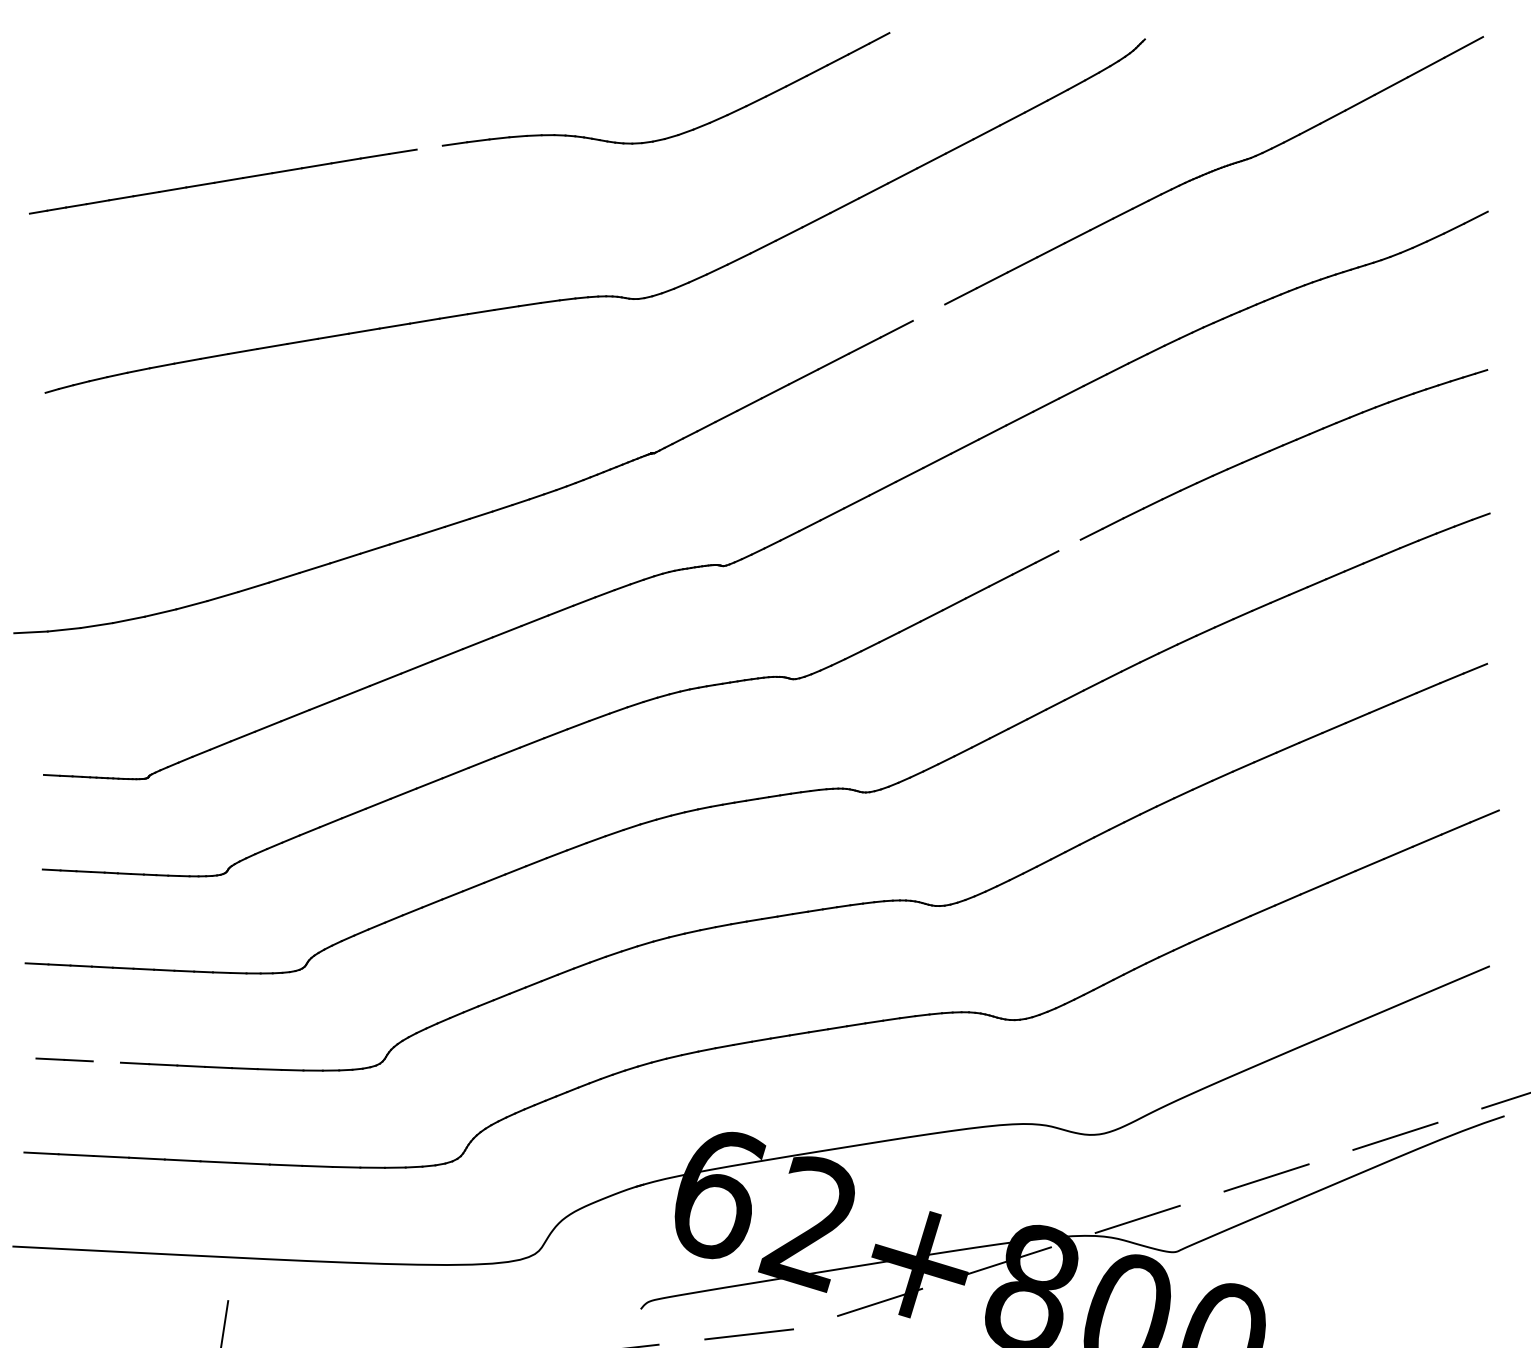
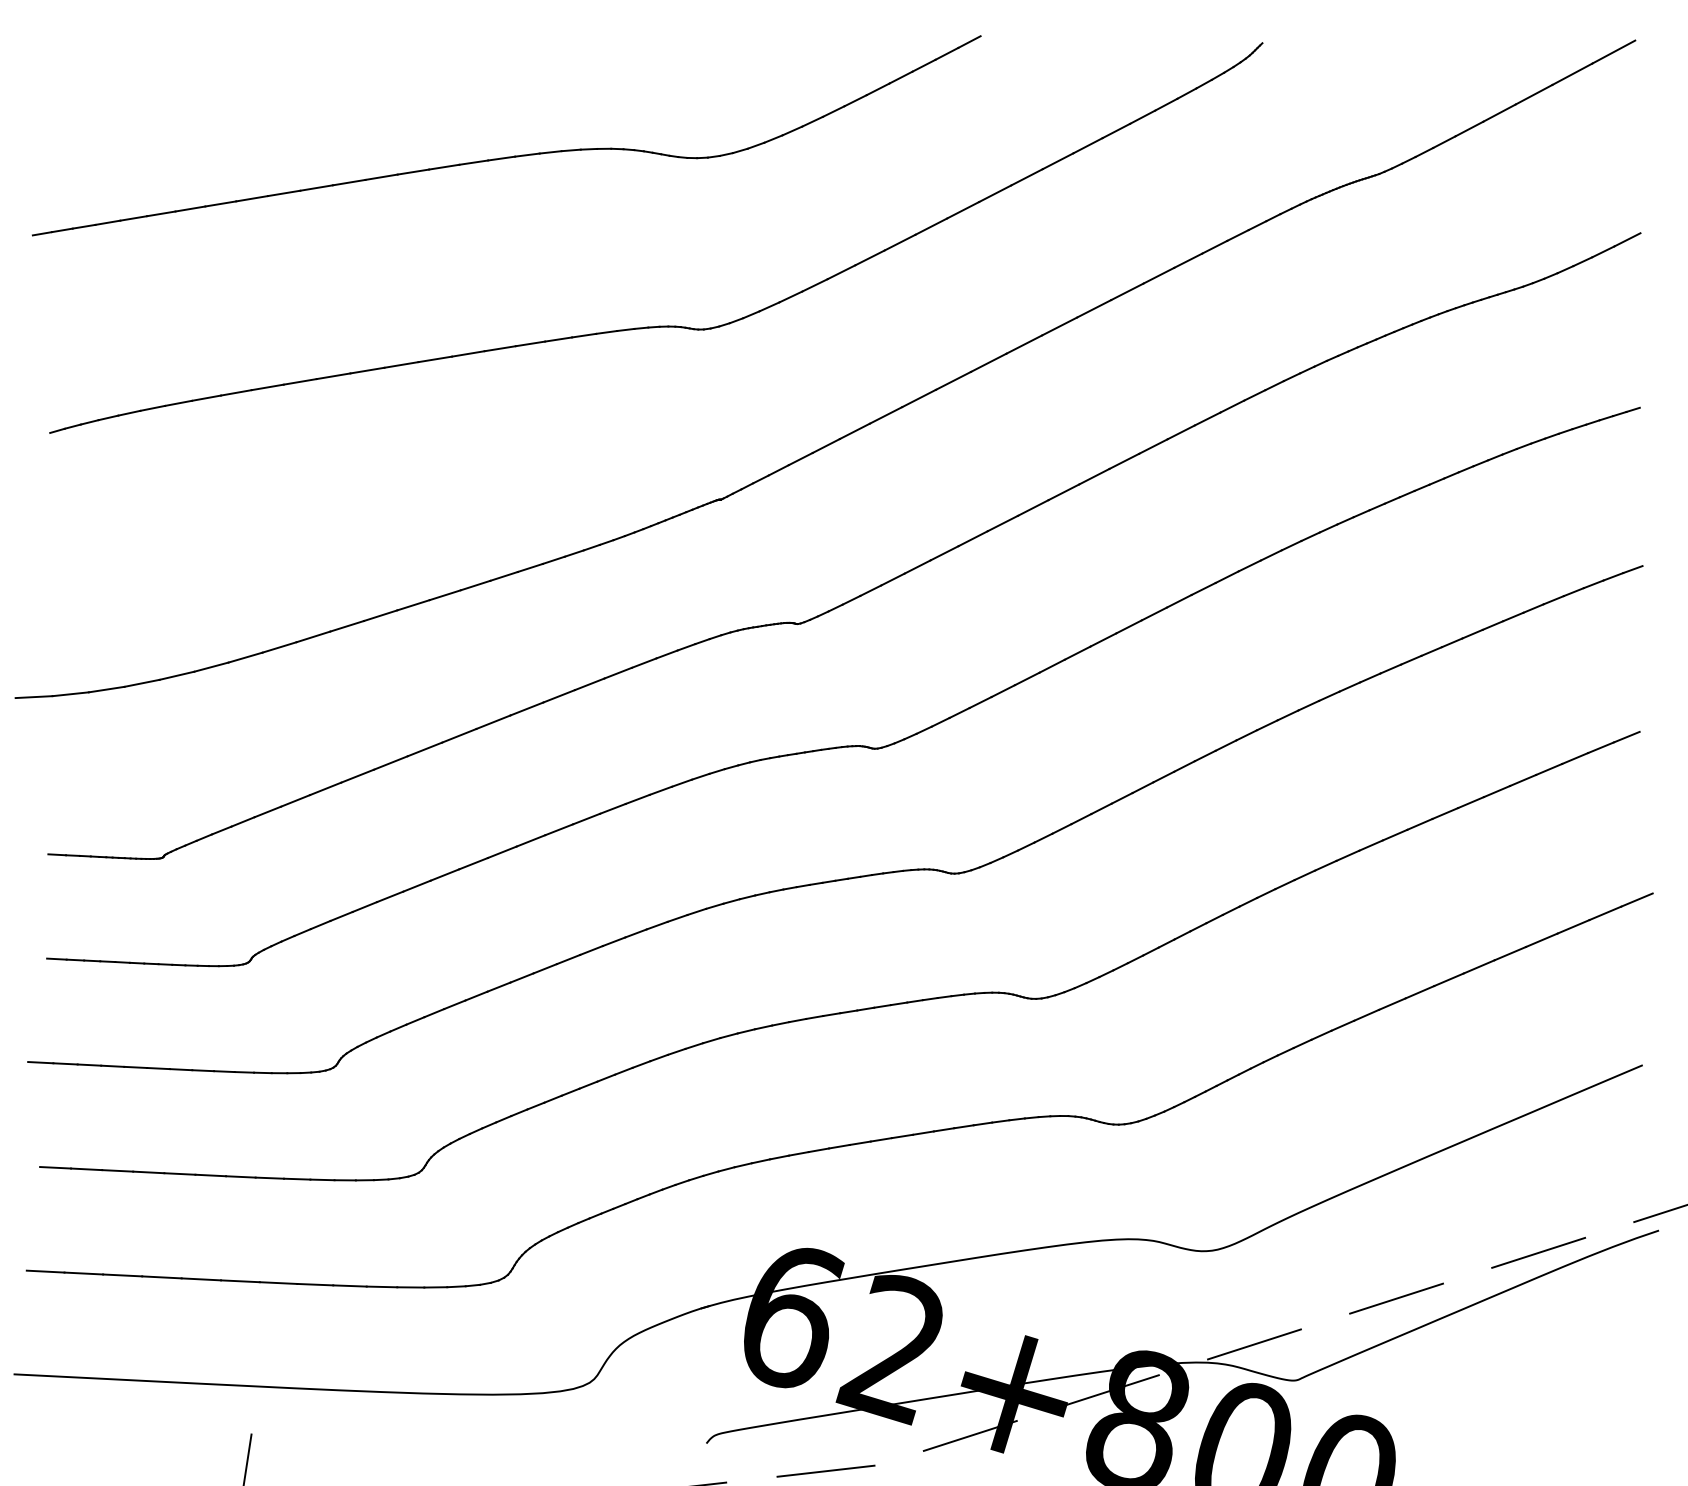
line: (429, 147) -> (473, 162), added
line: (928, 312) -> (1023, 344), added
line: (1069, 545) -> (1179, 601), added
line: (106, 1061) -> (117, 1170), added

